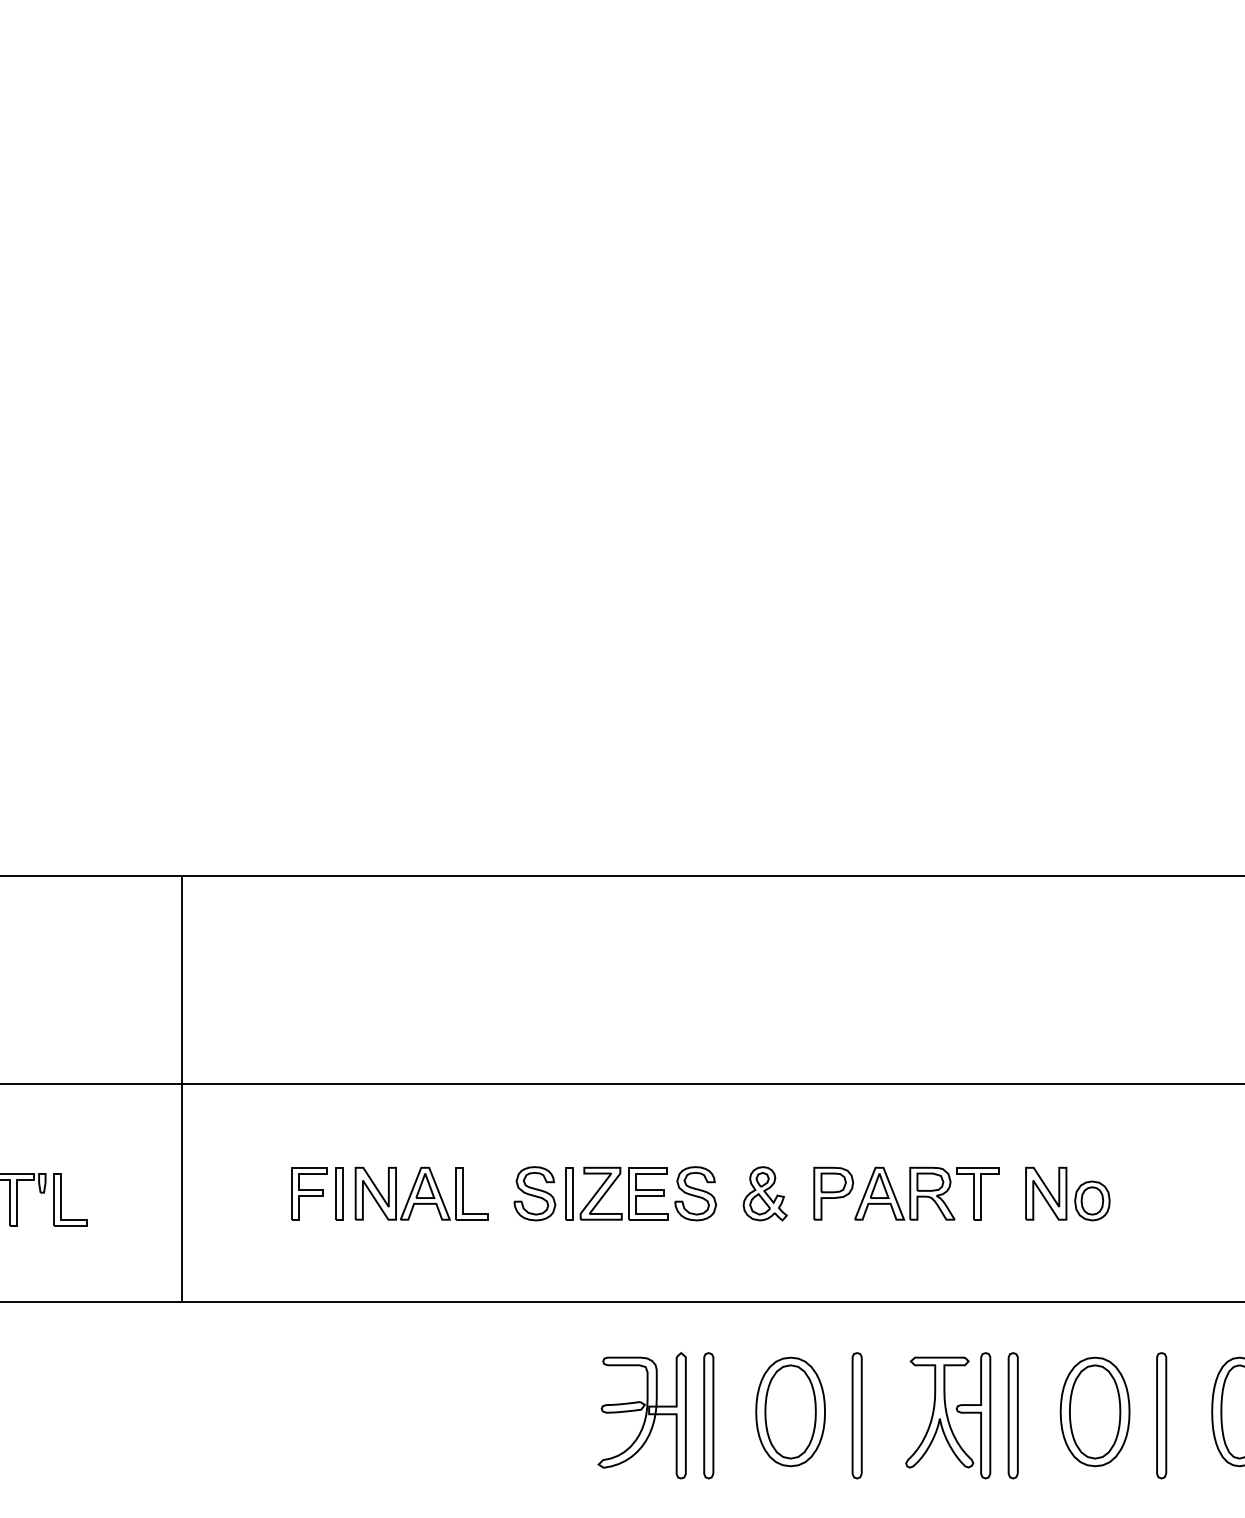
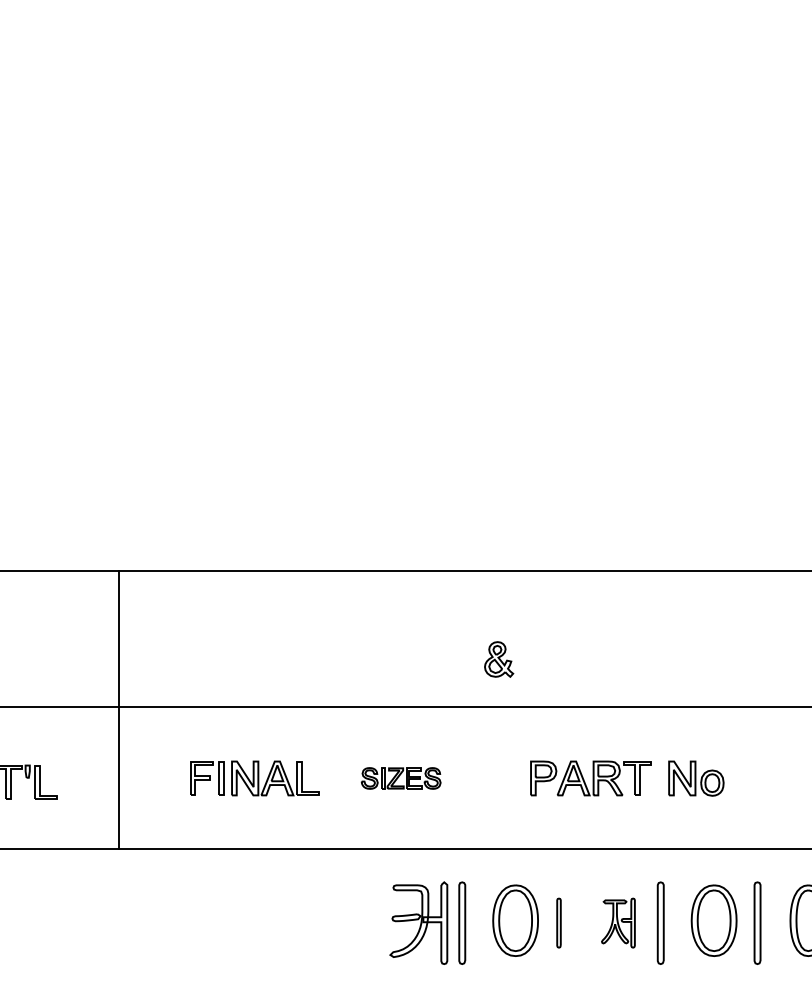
part: (614, 1193) -> (400, 778), size x0.6
part: (765, 1193) -> (499, 659), moved
part: (856, 1414) -> (558, 922), size x0.6
part: (948, 1414) -> (618, 922), size x0.6

